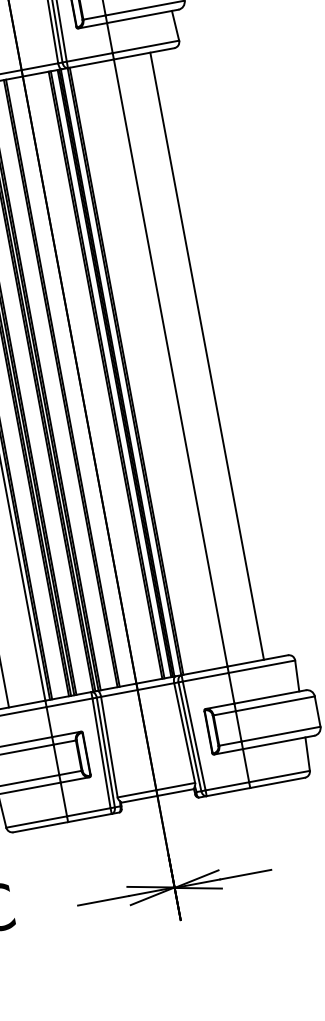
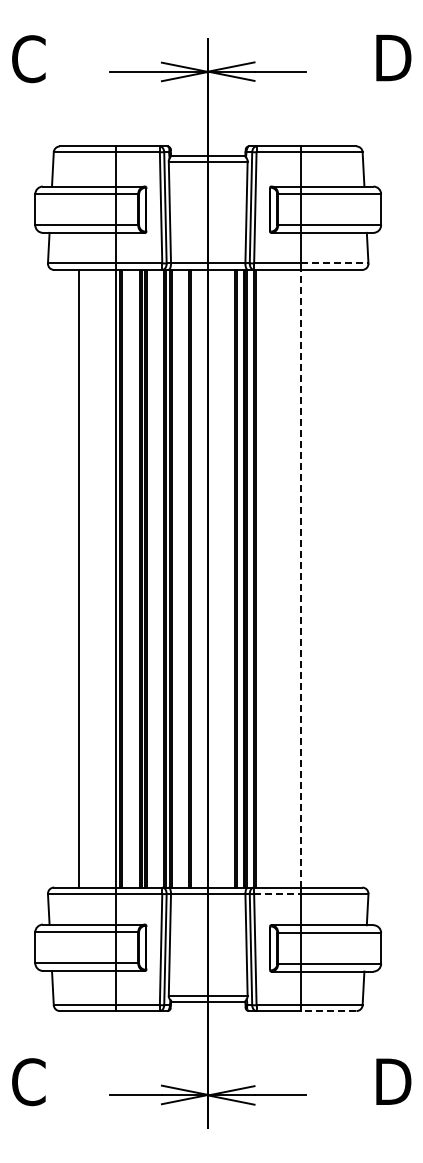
line: (145, 46) -> (334, 263), solid -> dashed
line: (206, 356) -> (337, 578), removed
line: (170, 362) -> (300, 578), solid -> dashed
line: (206, 677) -> (278, 894), solid -> dashed
line: (277, 783) -> (328, 1011), solid -> dashed

